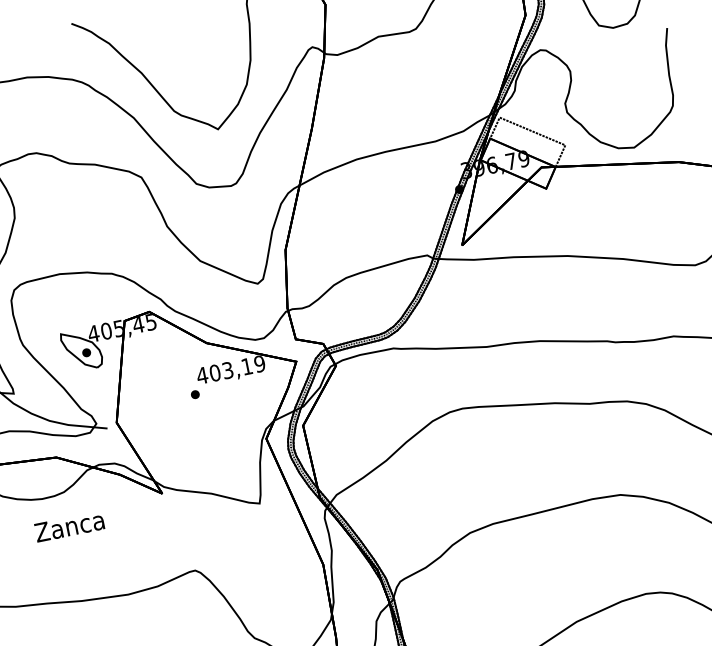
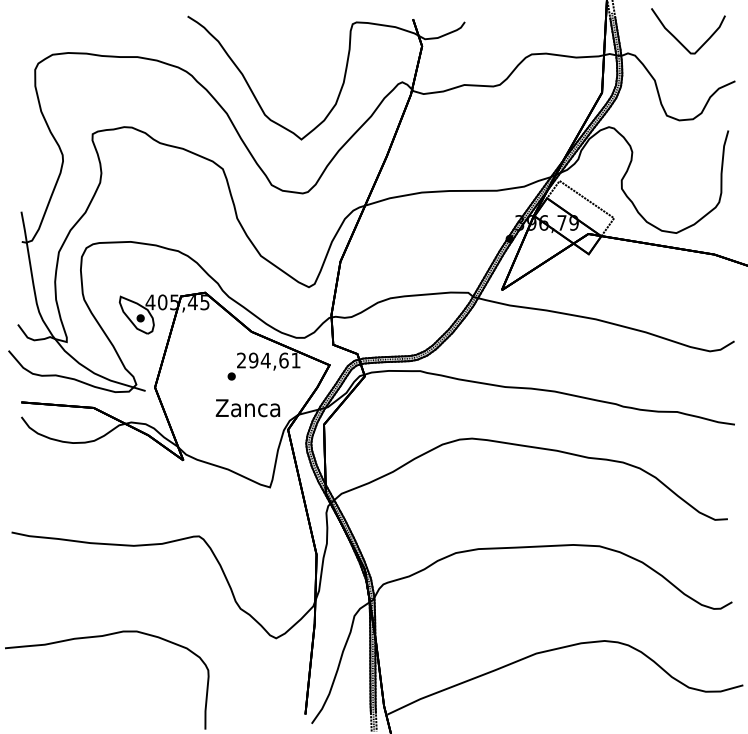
text: (230, 369) -> (268, 360), 403,19 -> 294,61
text: (69, 527) -> (247, 408), moved

